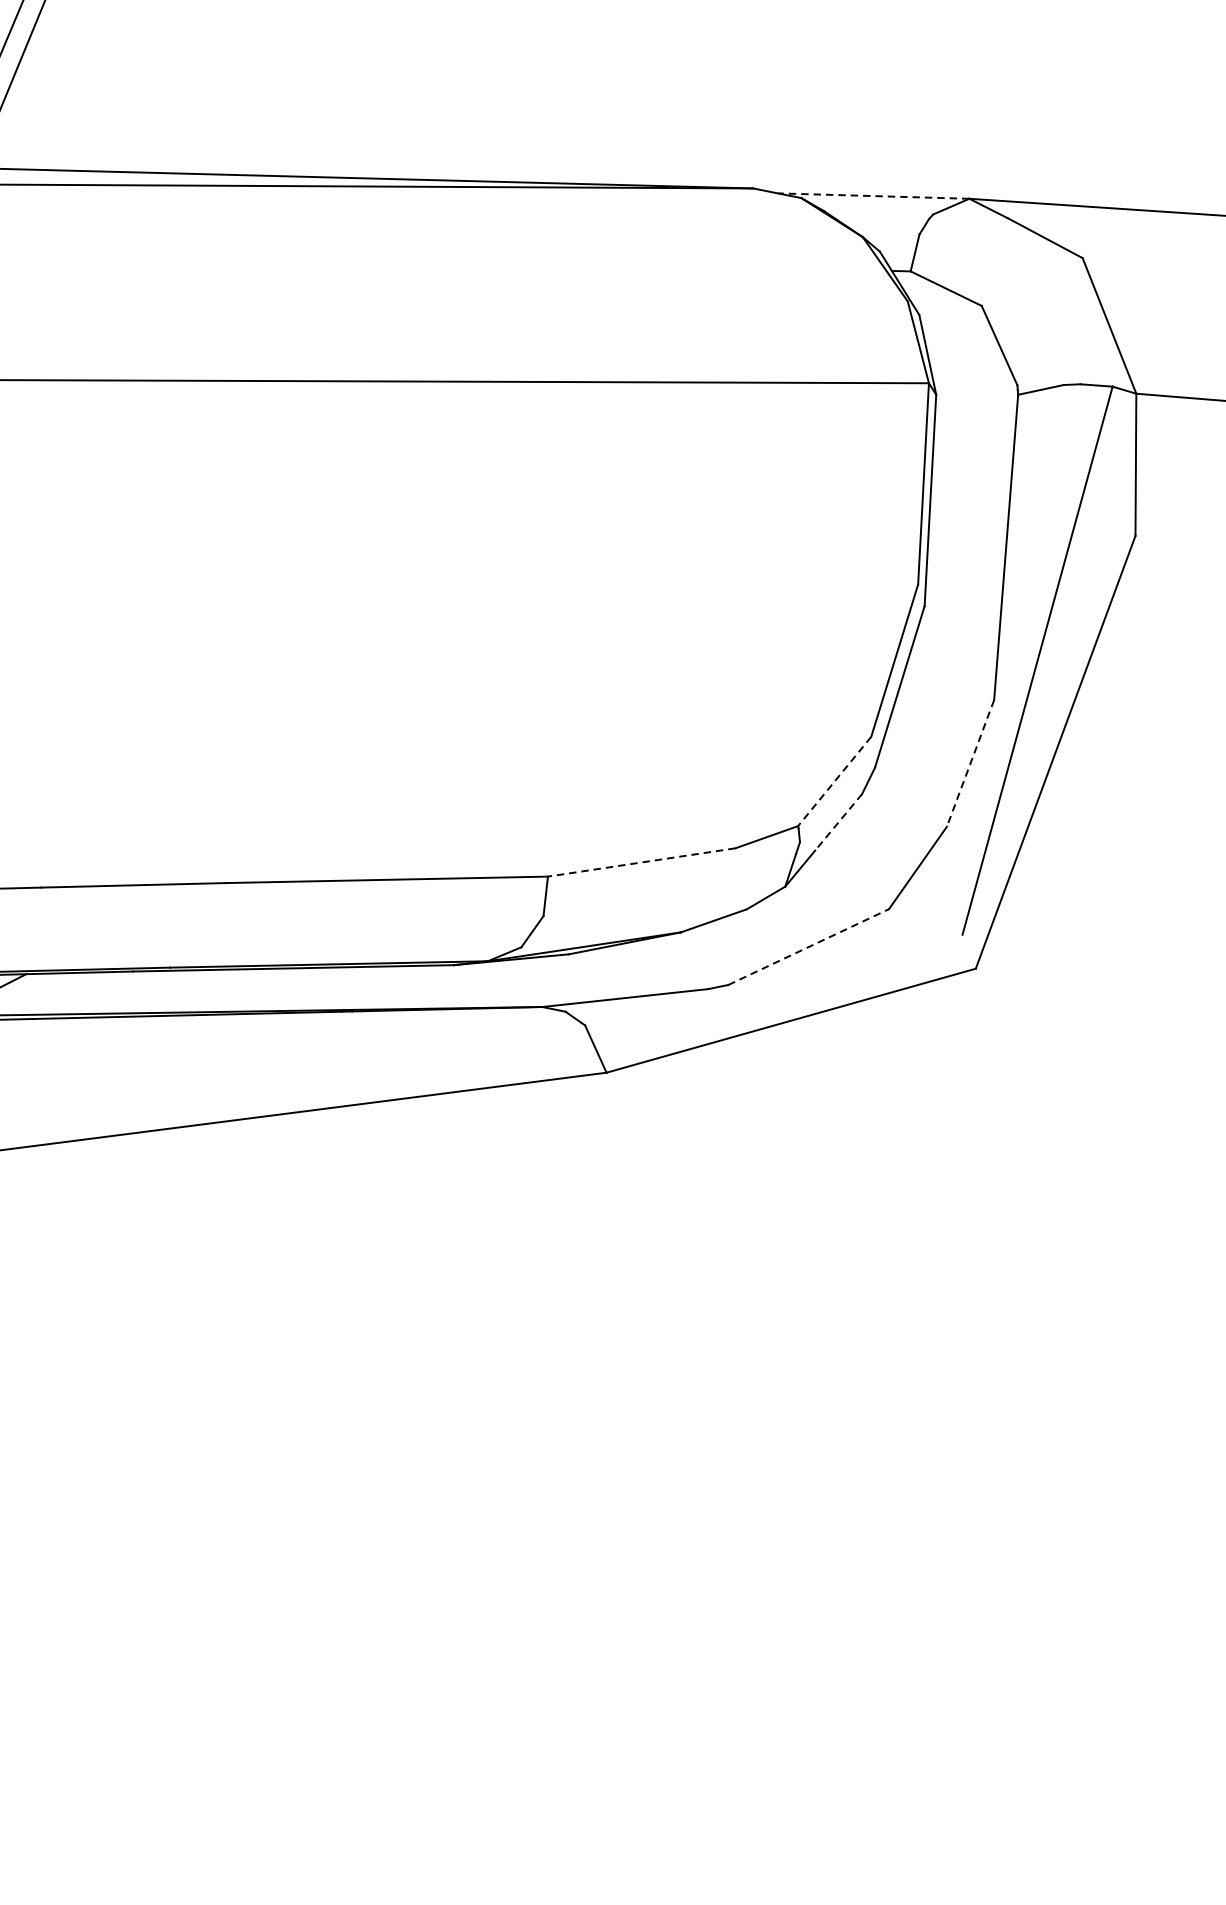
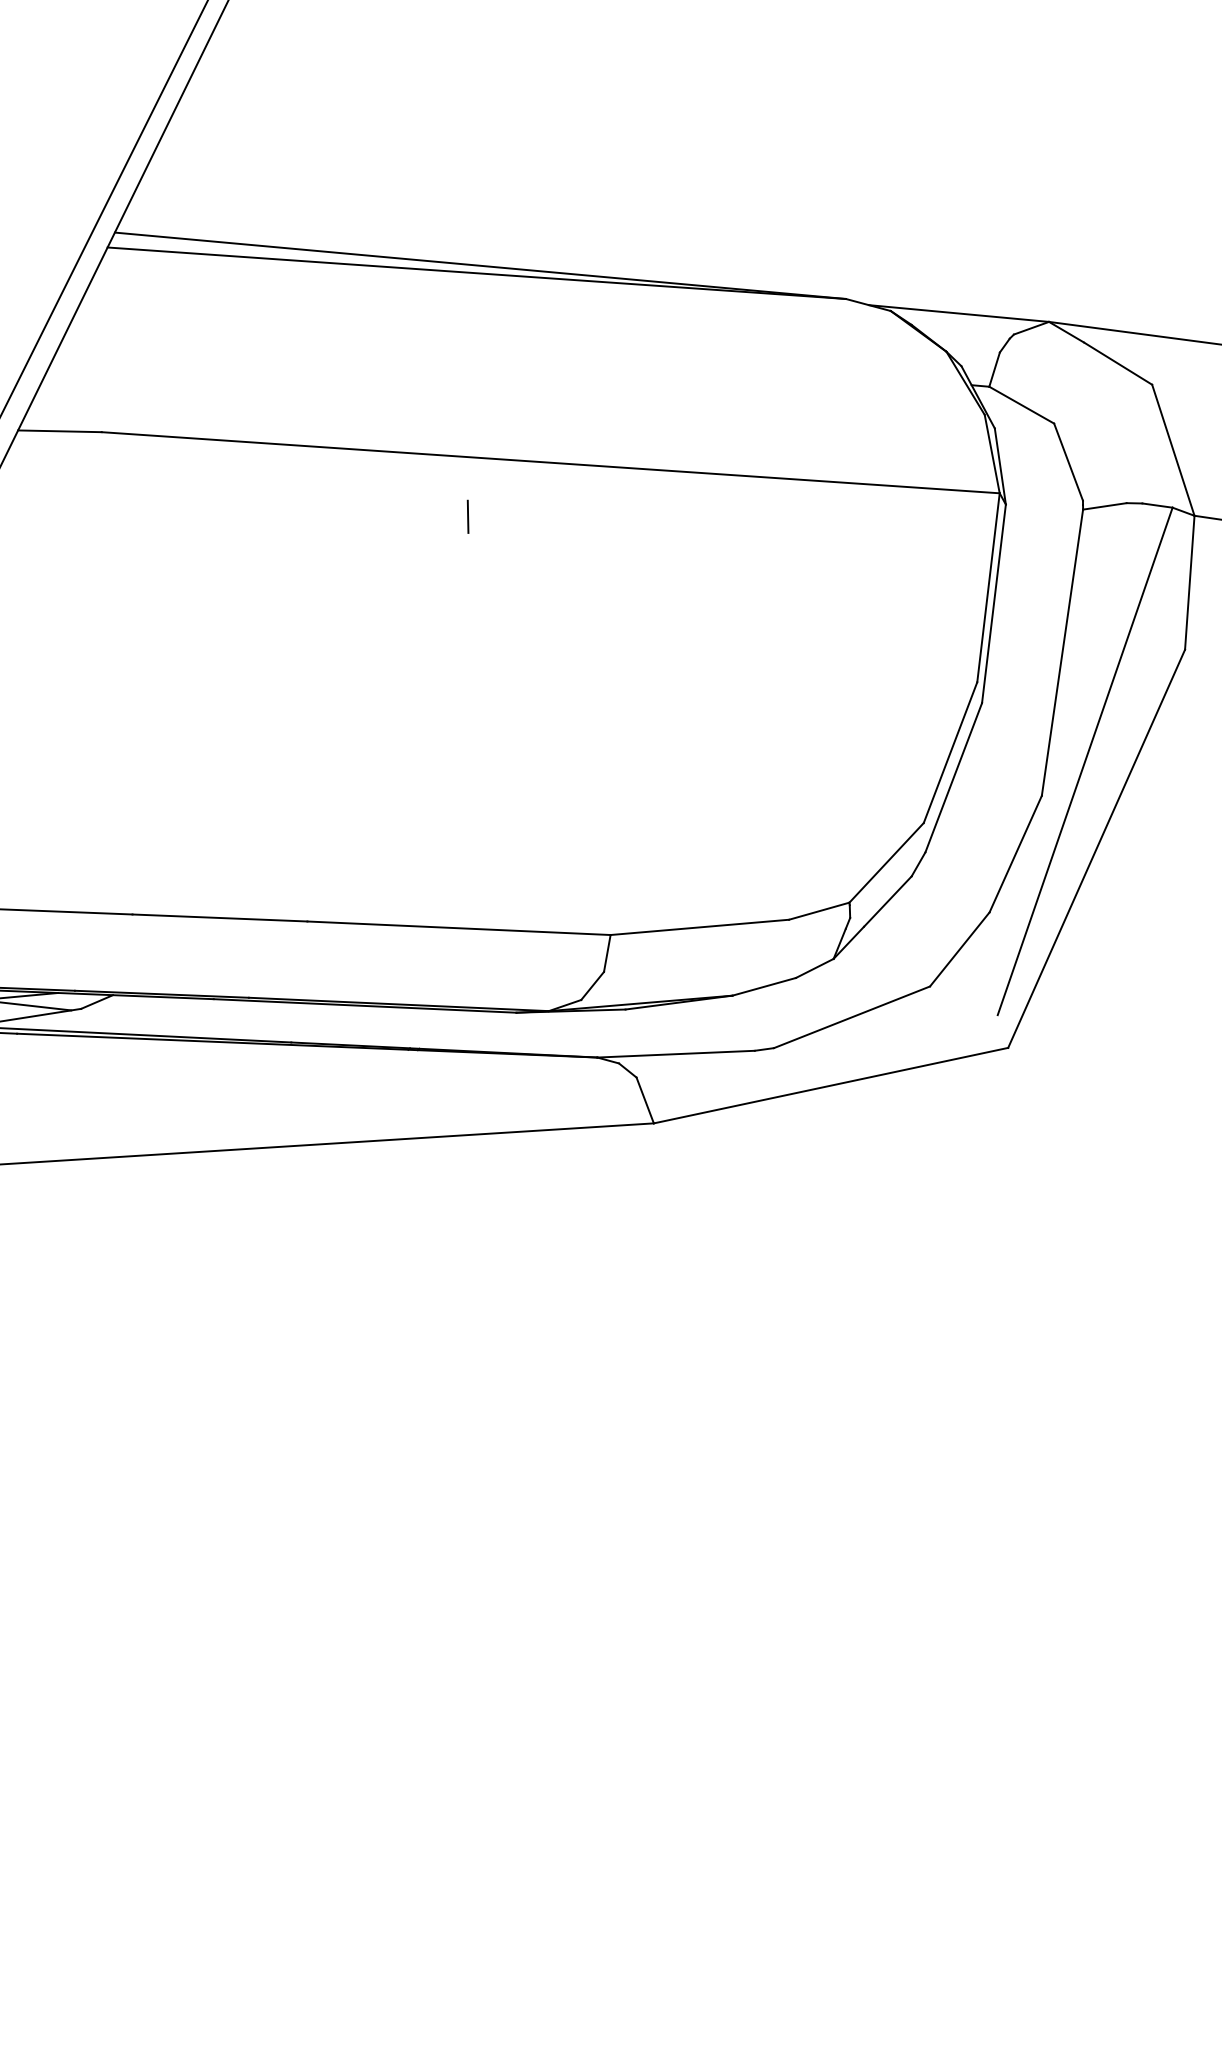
line: (873, 196) -> (958, 313), dashed -> solid
line: (368, 444) -> (467, 516), added
line: (970, 763) -> (1015, 854), dashed -> solid
line: (834, 782) -> (886, 863), dashed -> solid
line: (838, 822) -> (887, 901), dashed -> solid
line: (641, 862) -> (699, 927), dashed -> solid
line: (809, 947) -> (852, 1017), dashed -> solid

